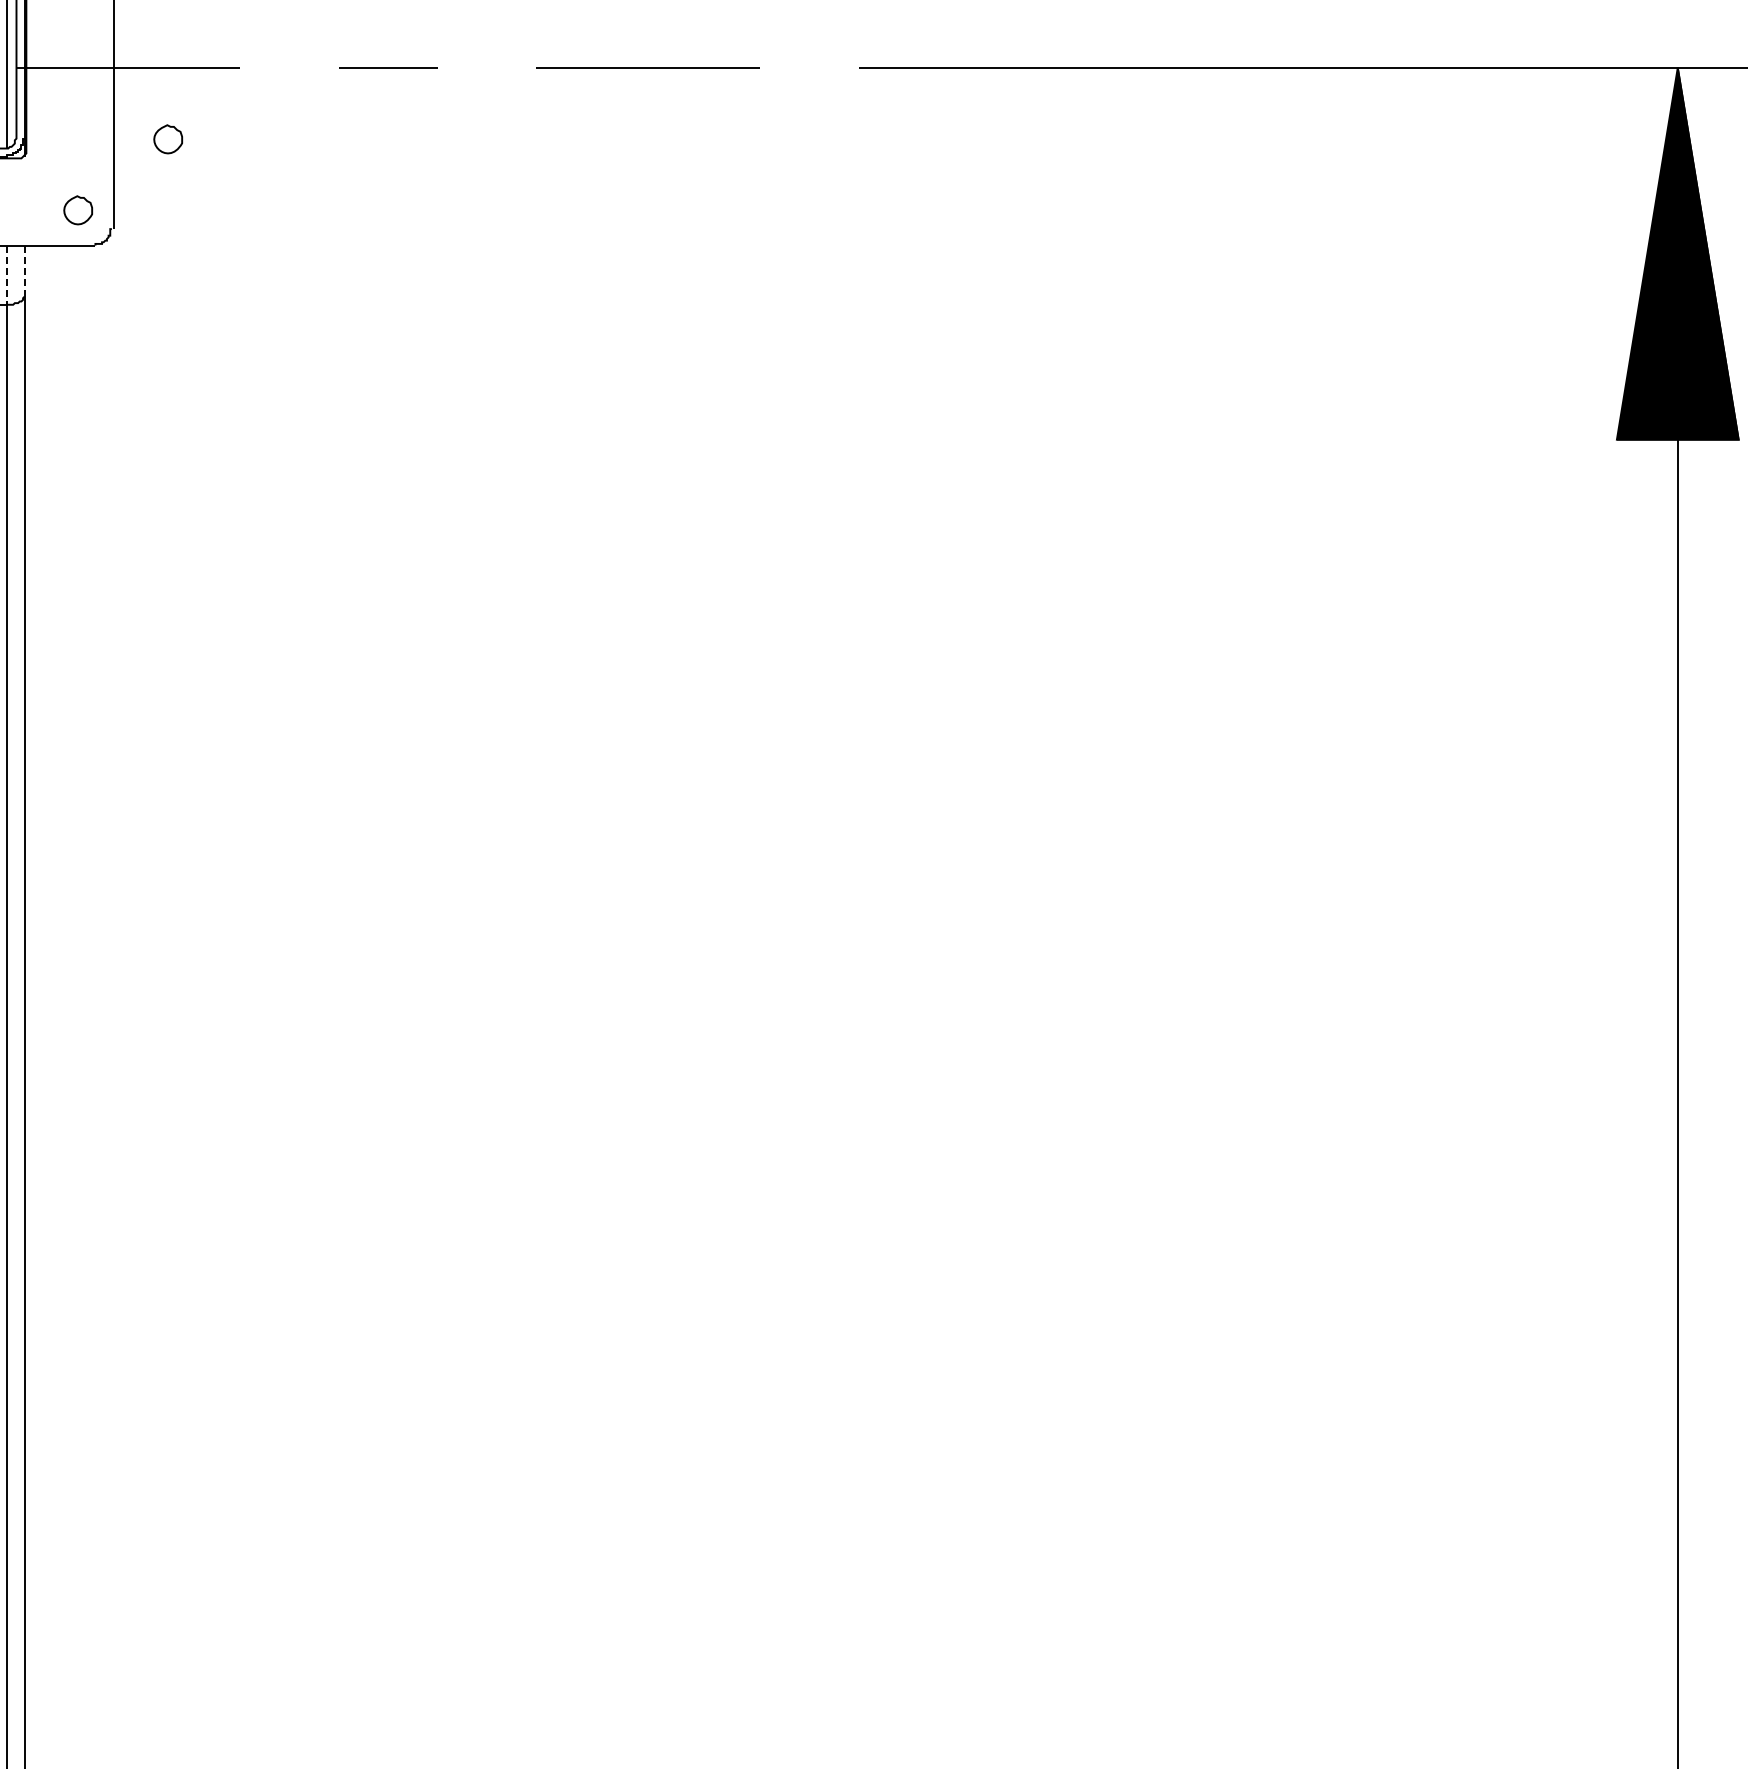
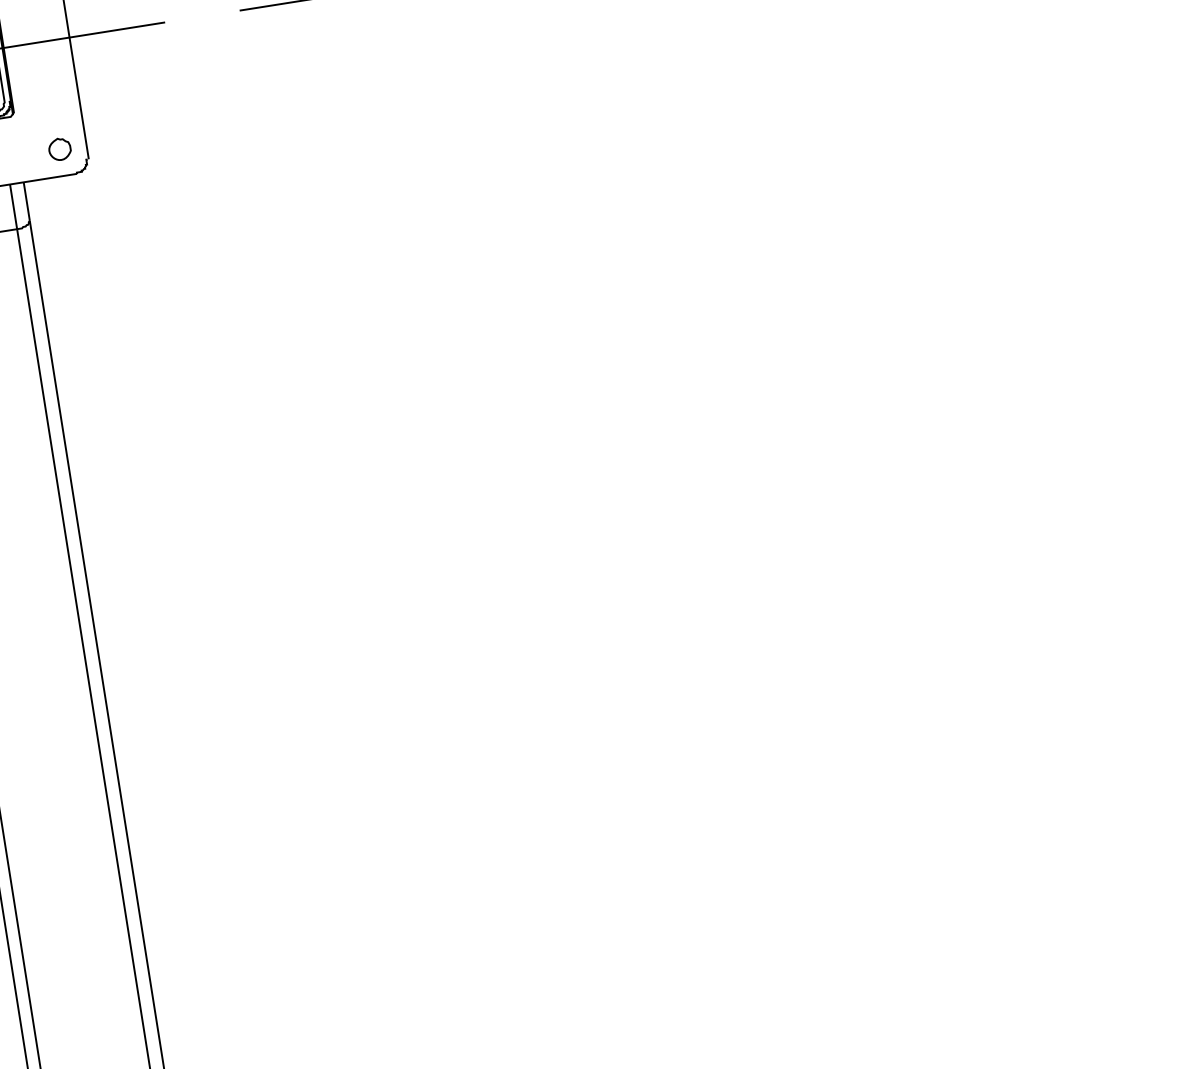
part: (168, 139) -> (119, 85), removed
line: (24, 271) -> (26, 201), dashed -> solid
line: (6, 275) -> (13, 207), dashed -> solid

